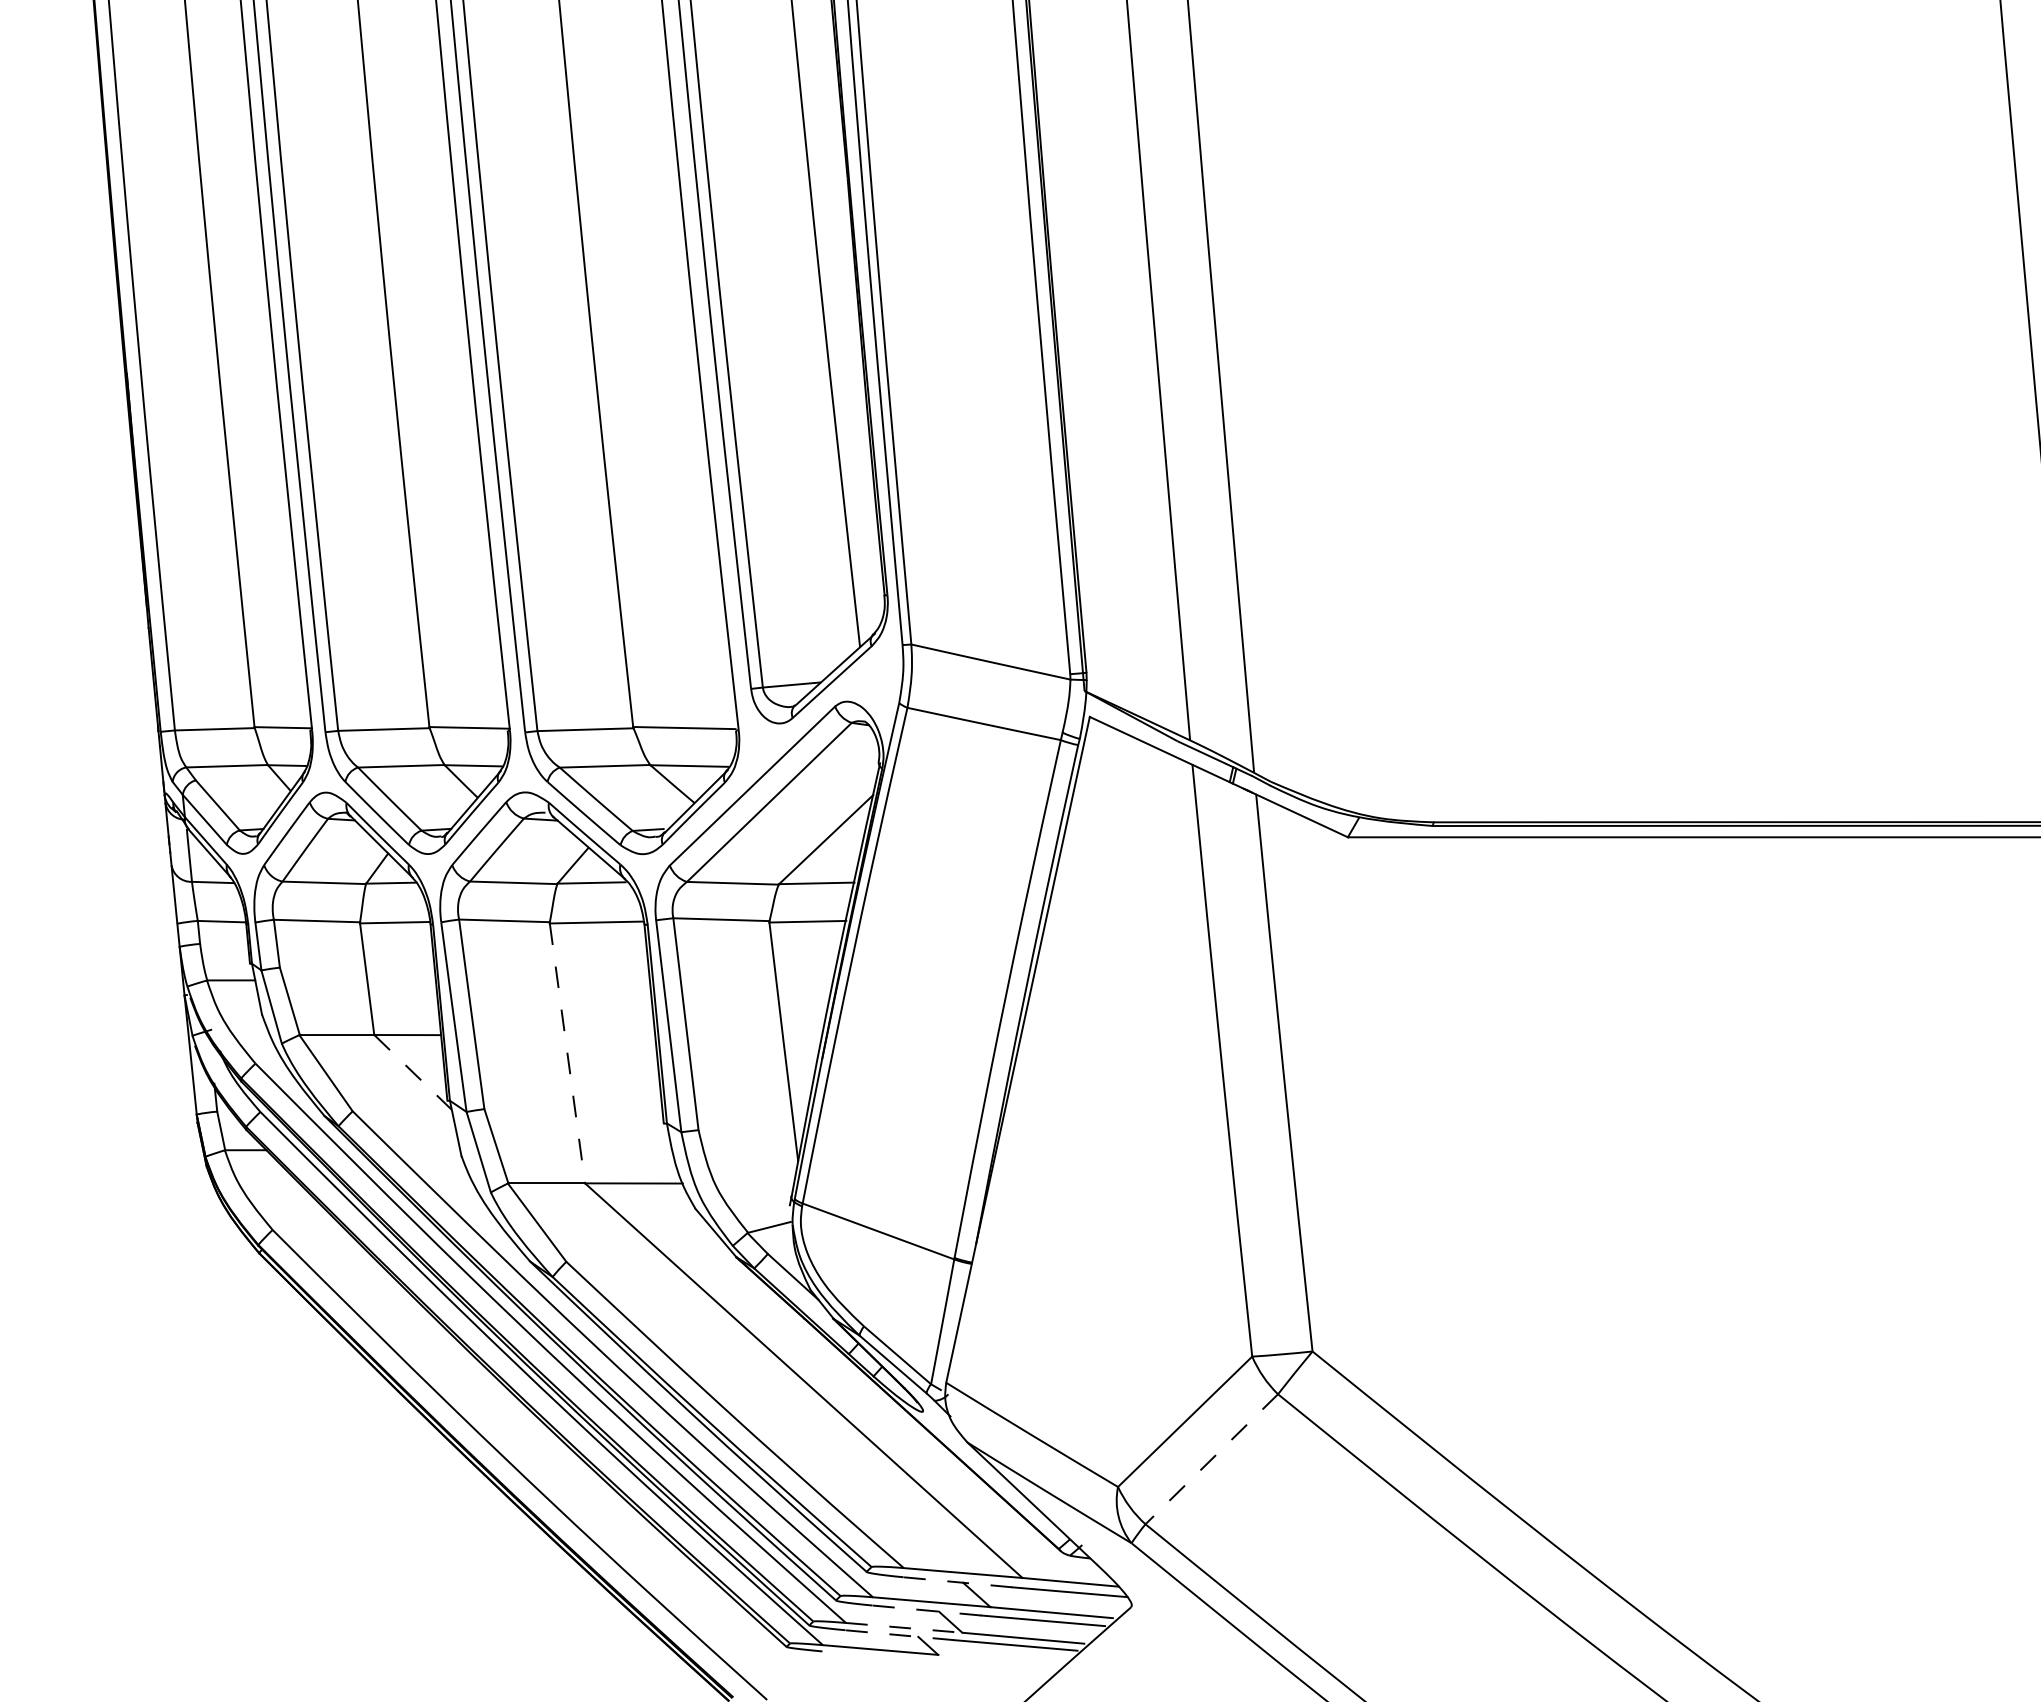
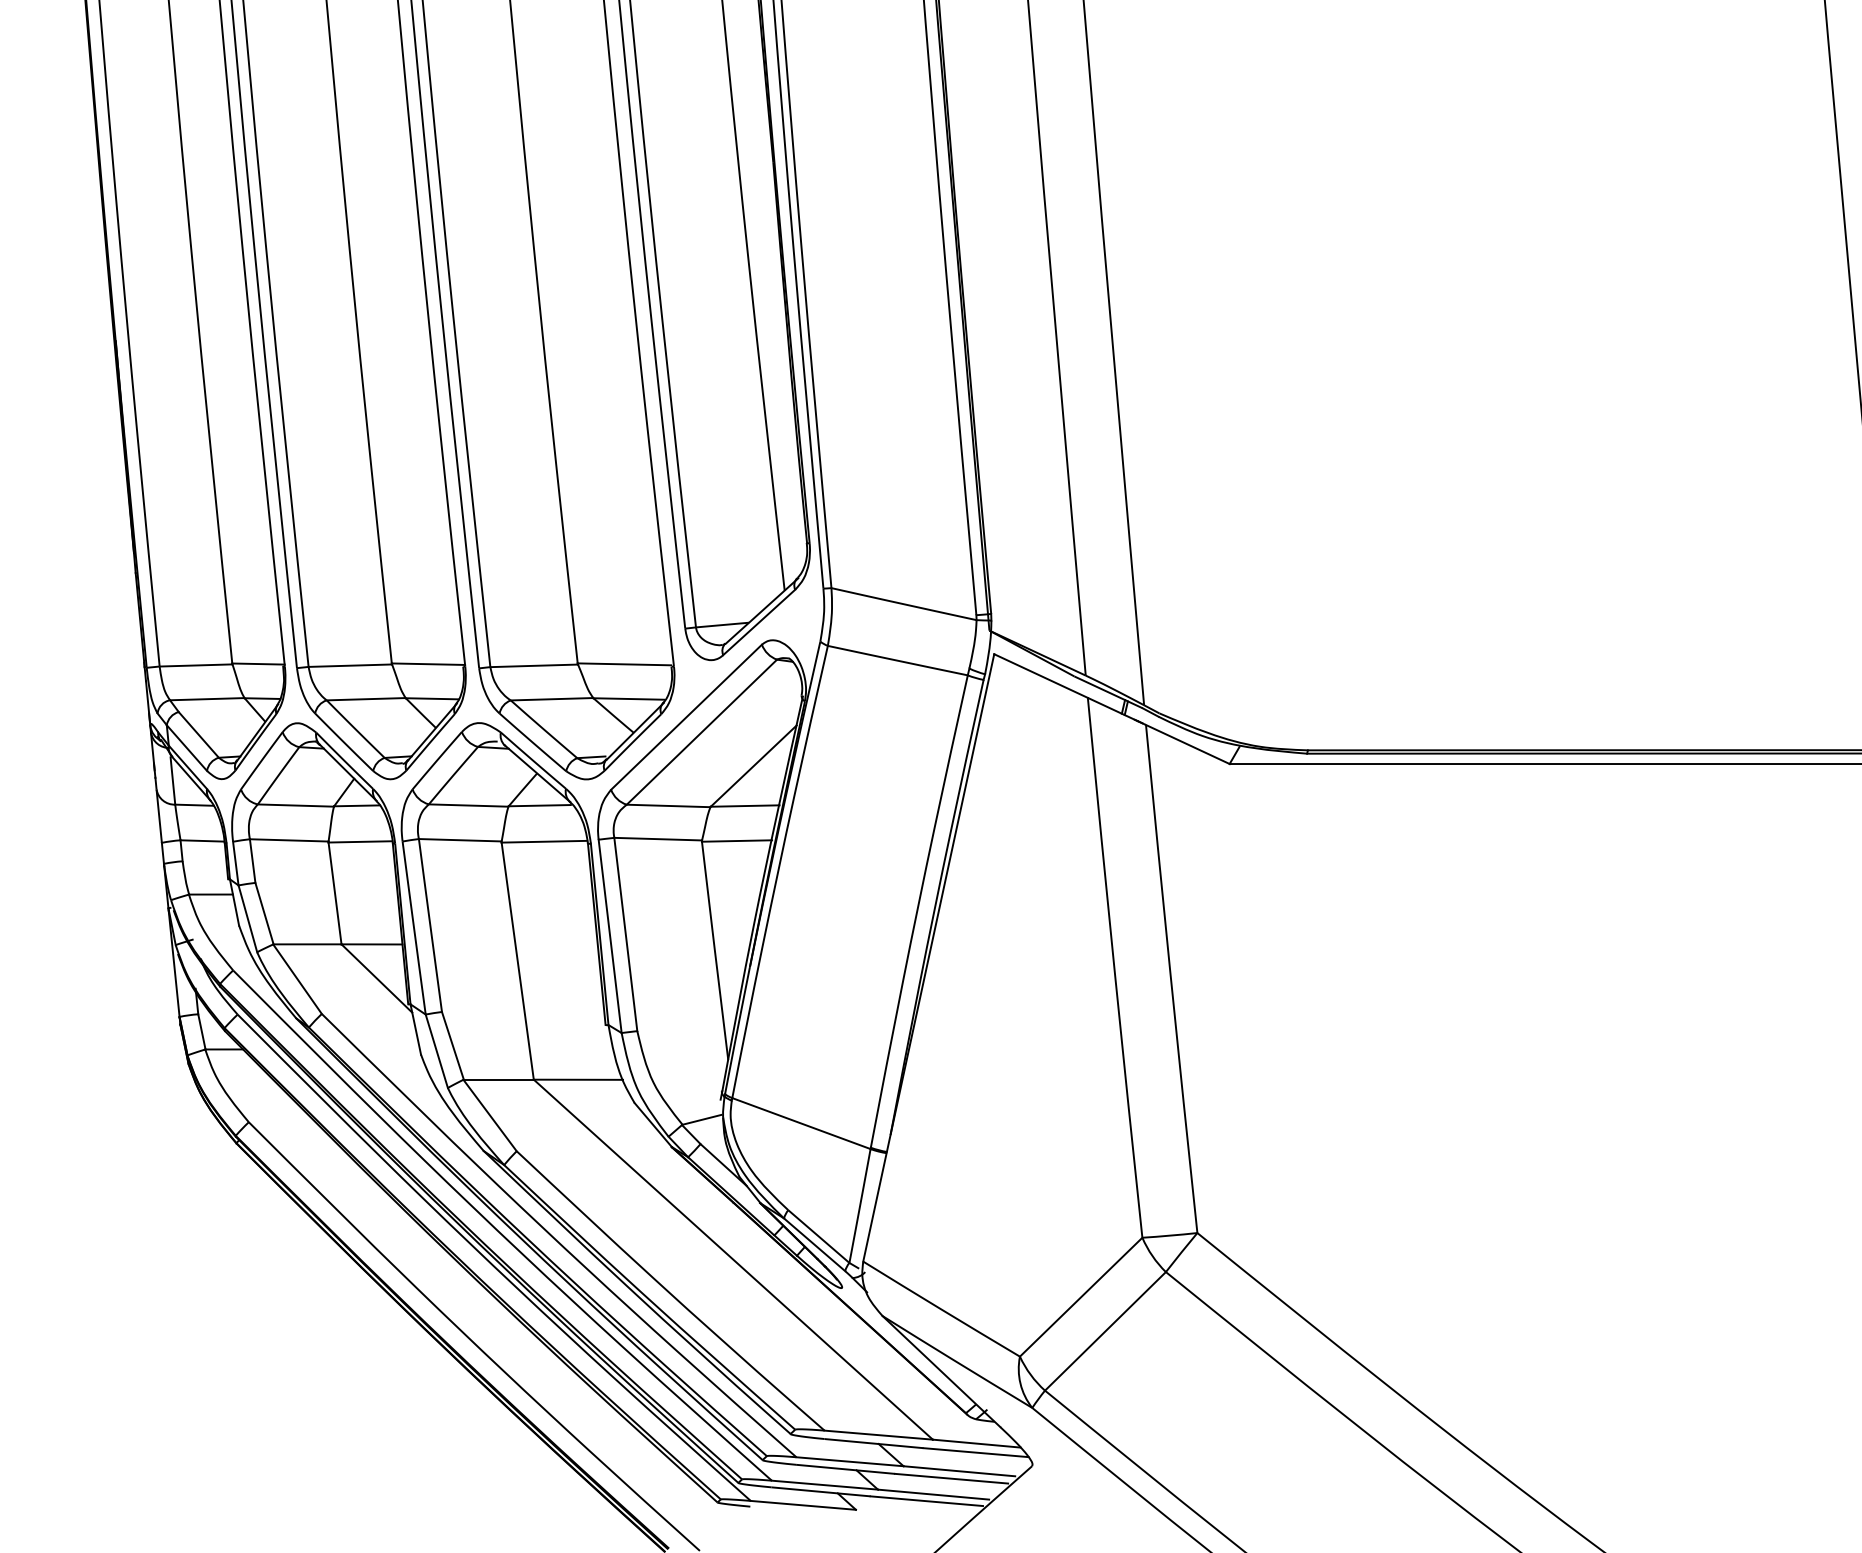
line: (567, 1053) -> (517, 961), dashed -> solid
line: (413, 1072) -> (377, 978), dashed -> solid
line: (1211, 1459) -> (1105, 1331), dashed -> solid
line: (957, 1582) -> (873, 1443), dashed -> solid
line: (927, 1610) -> (846, 1469), dashed -> solid
line: (904, 1627) -> (825, 1484), dashed -> solid
line: (900, 1635) -> (821, 1492), dashed -> solid

